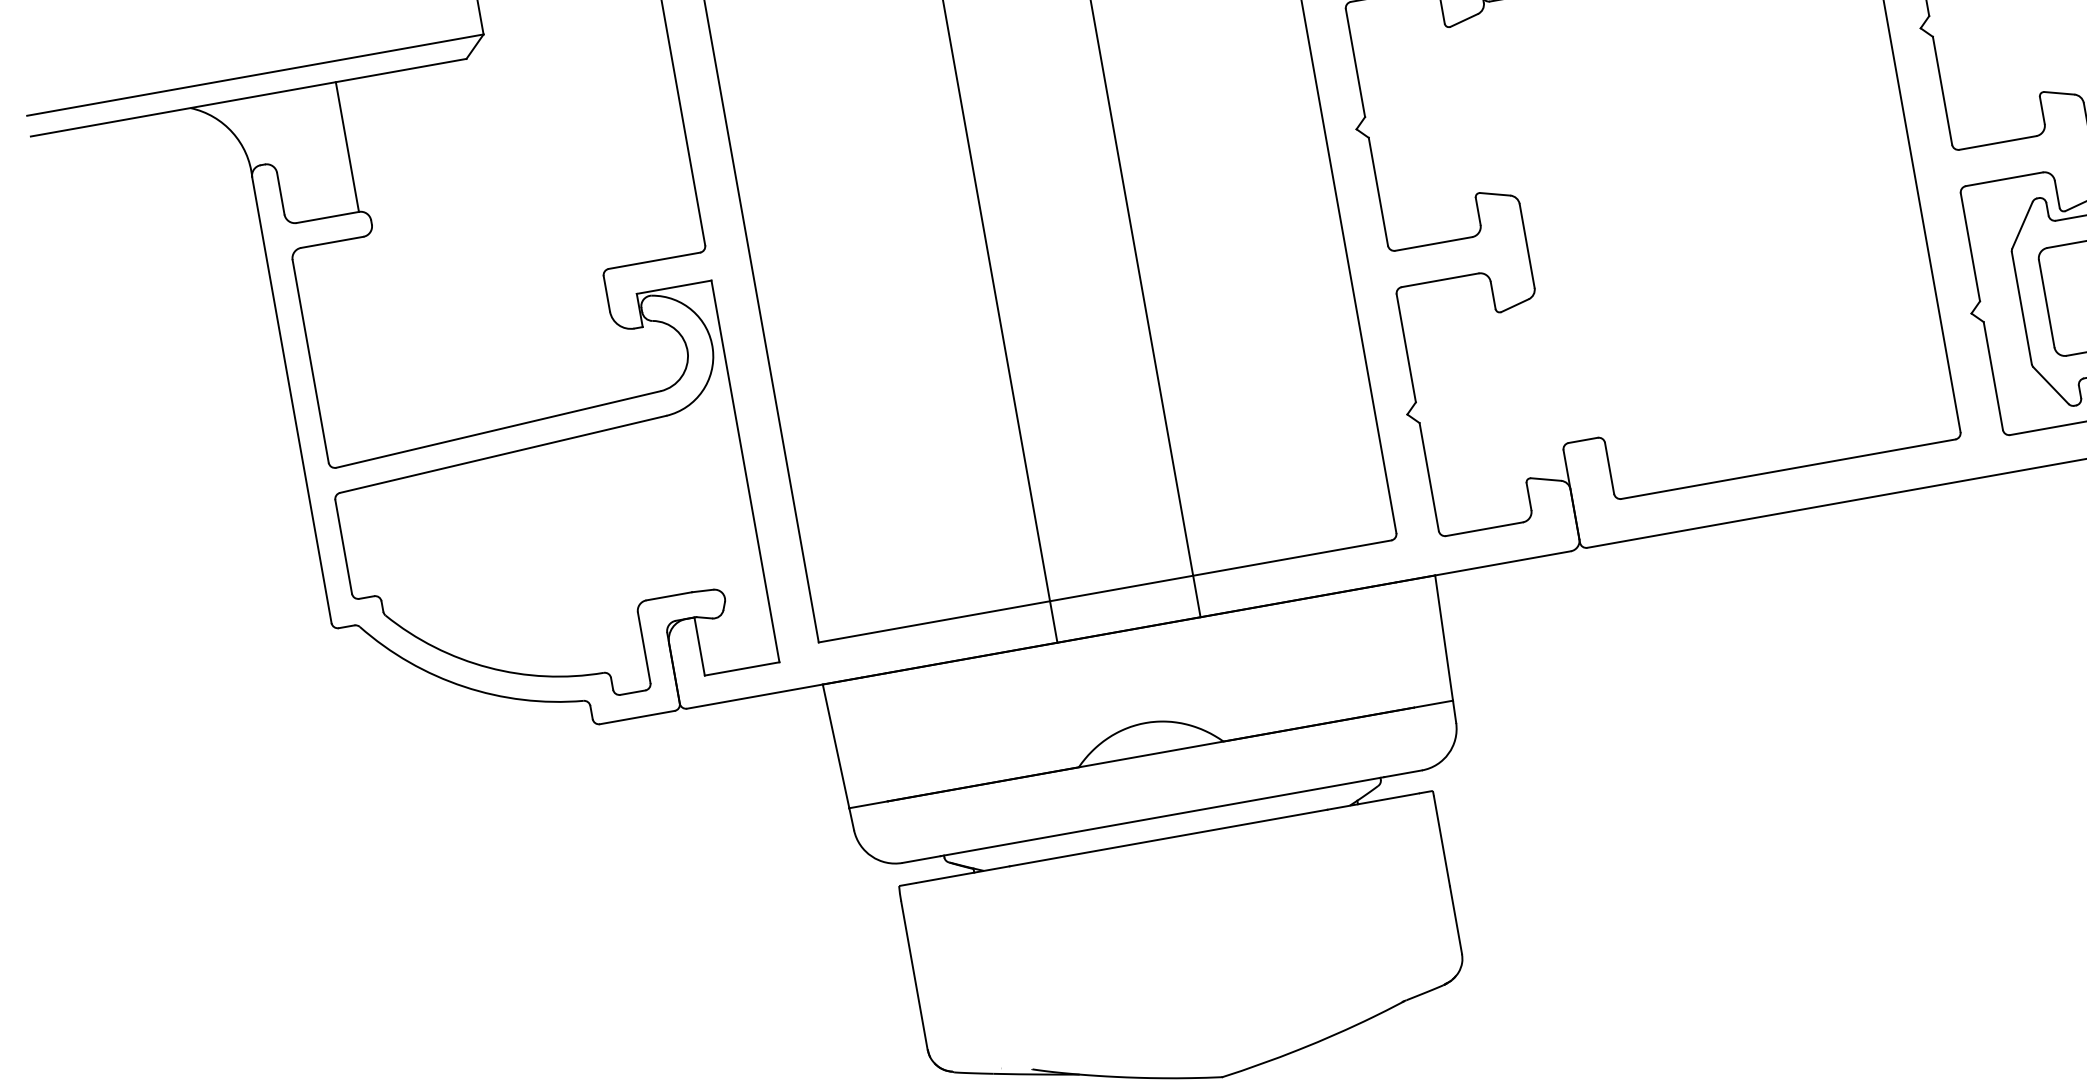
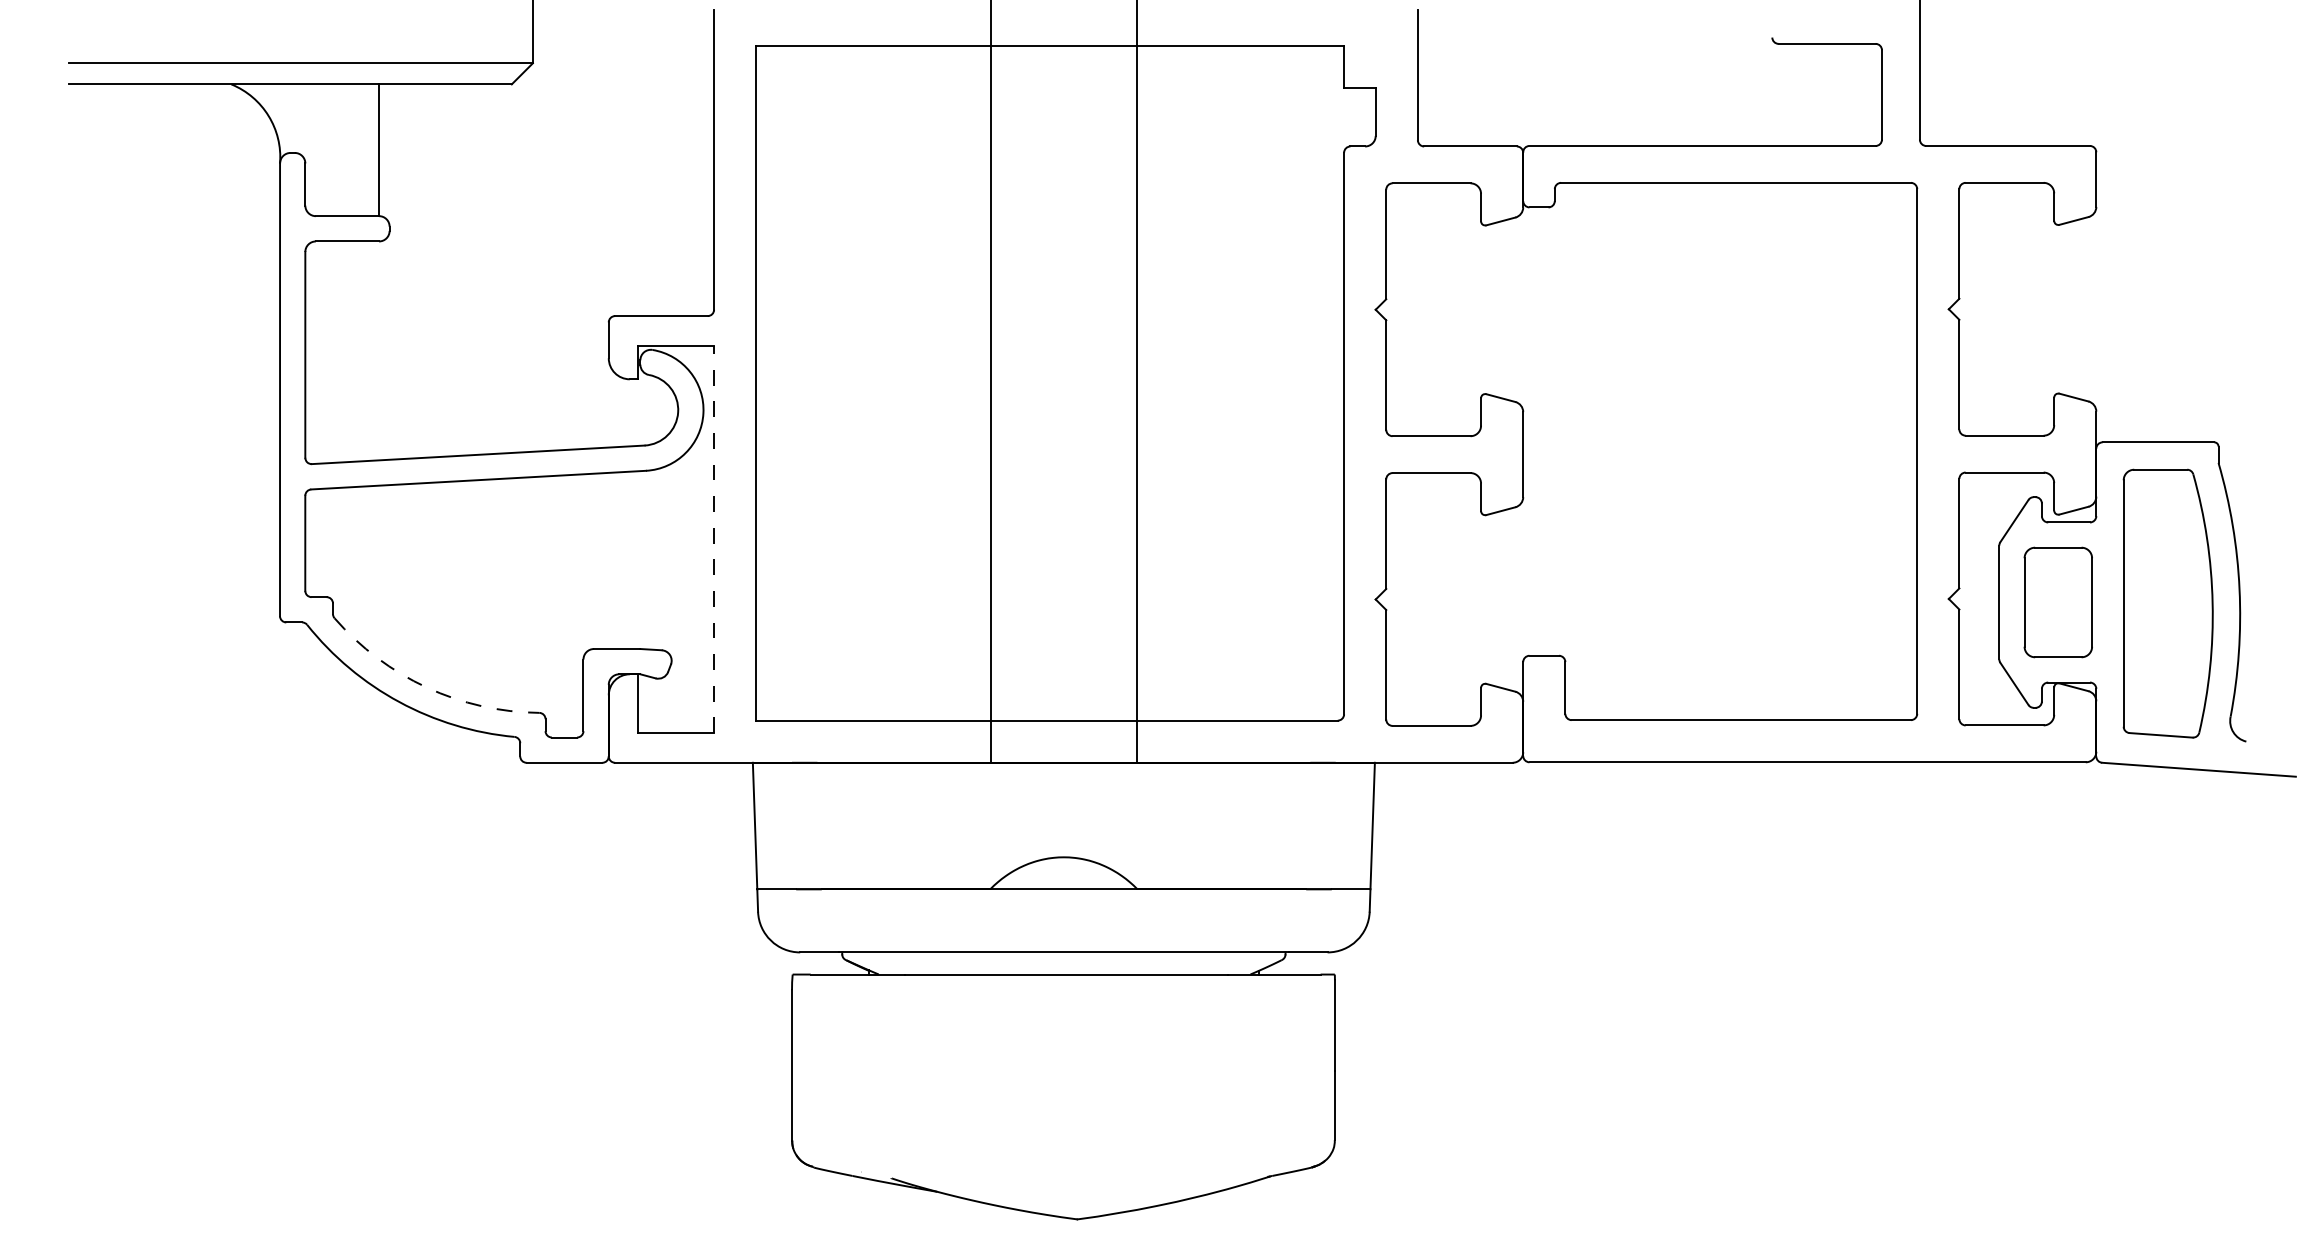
line: (745, 471) -> (714, 539), solid -> dashed
arc: (488, 667) -> (426, 687), solid -> dashed

